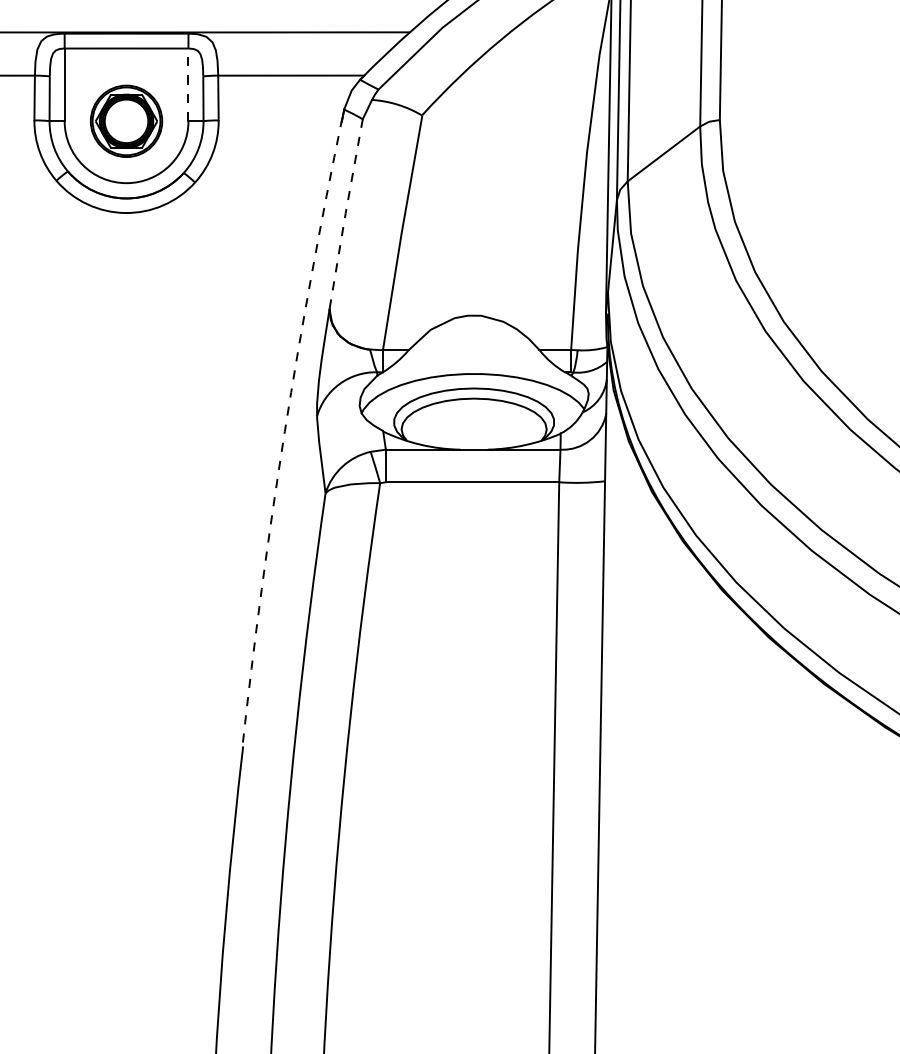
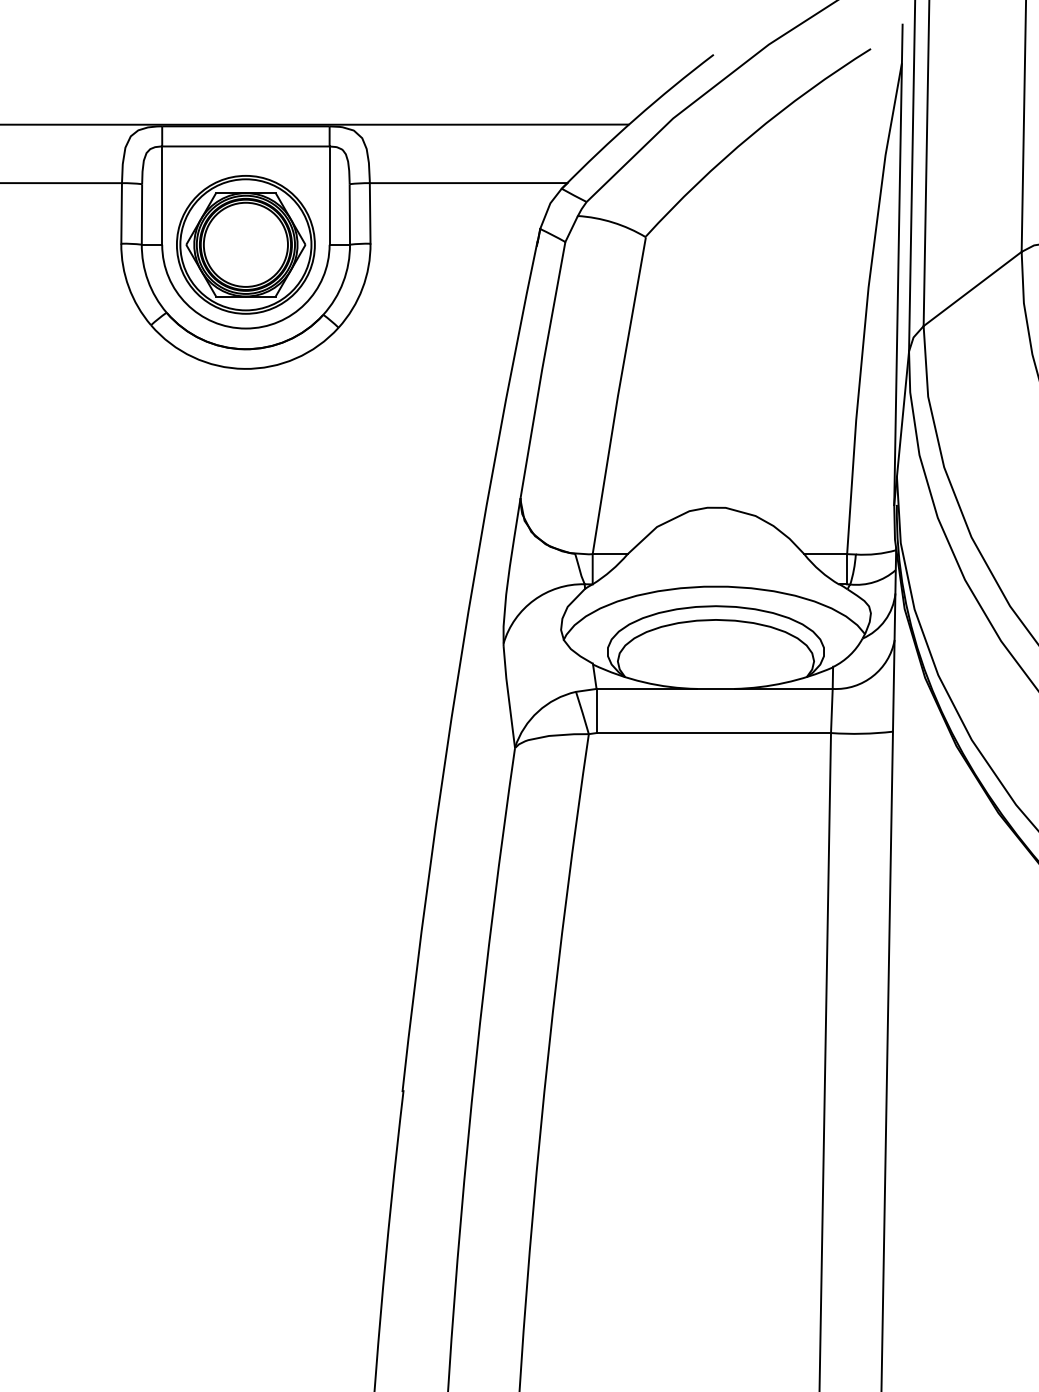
line: (188, 84) -> (329, 195), dashed -> solid
part: (126, 121) -> (245, 245), size x1.43
line: (345, 213) -> (541, 369), dashed -> solid
arc: (284, 431) -> (459, 664), dashed -> solid

